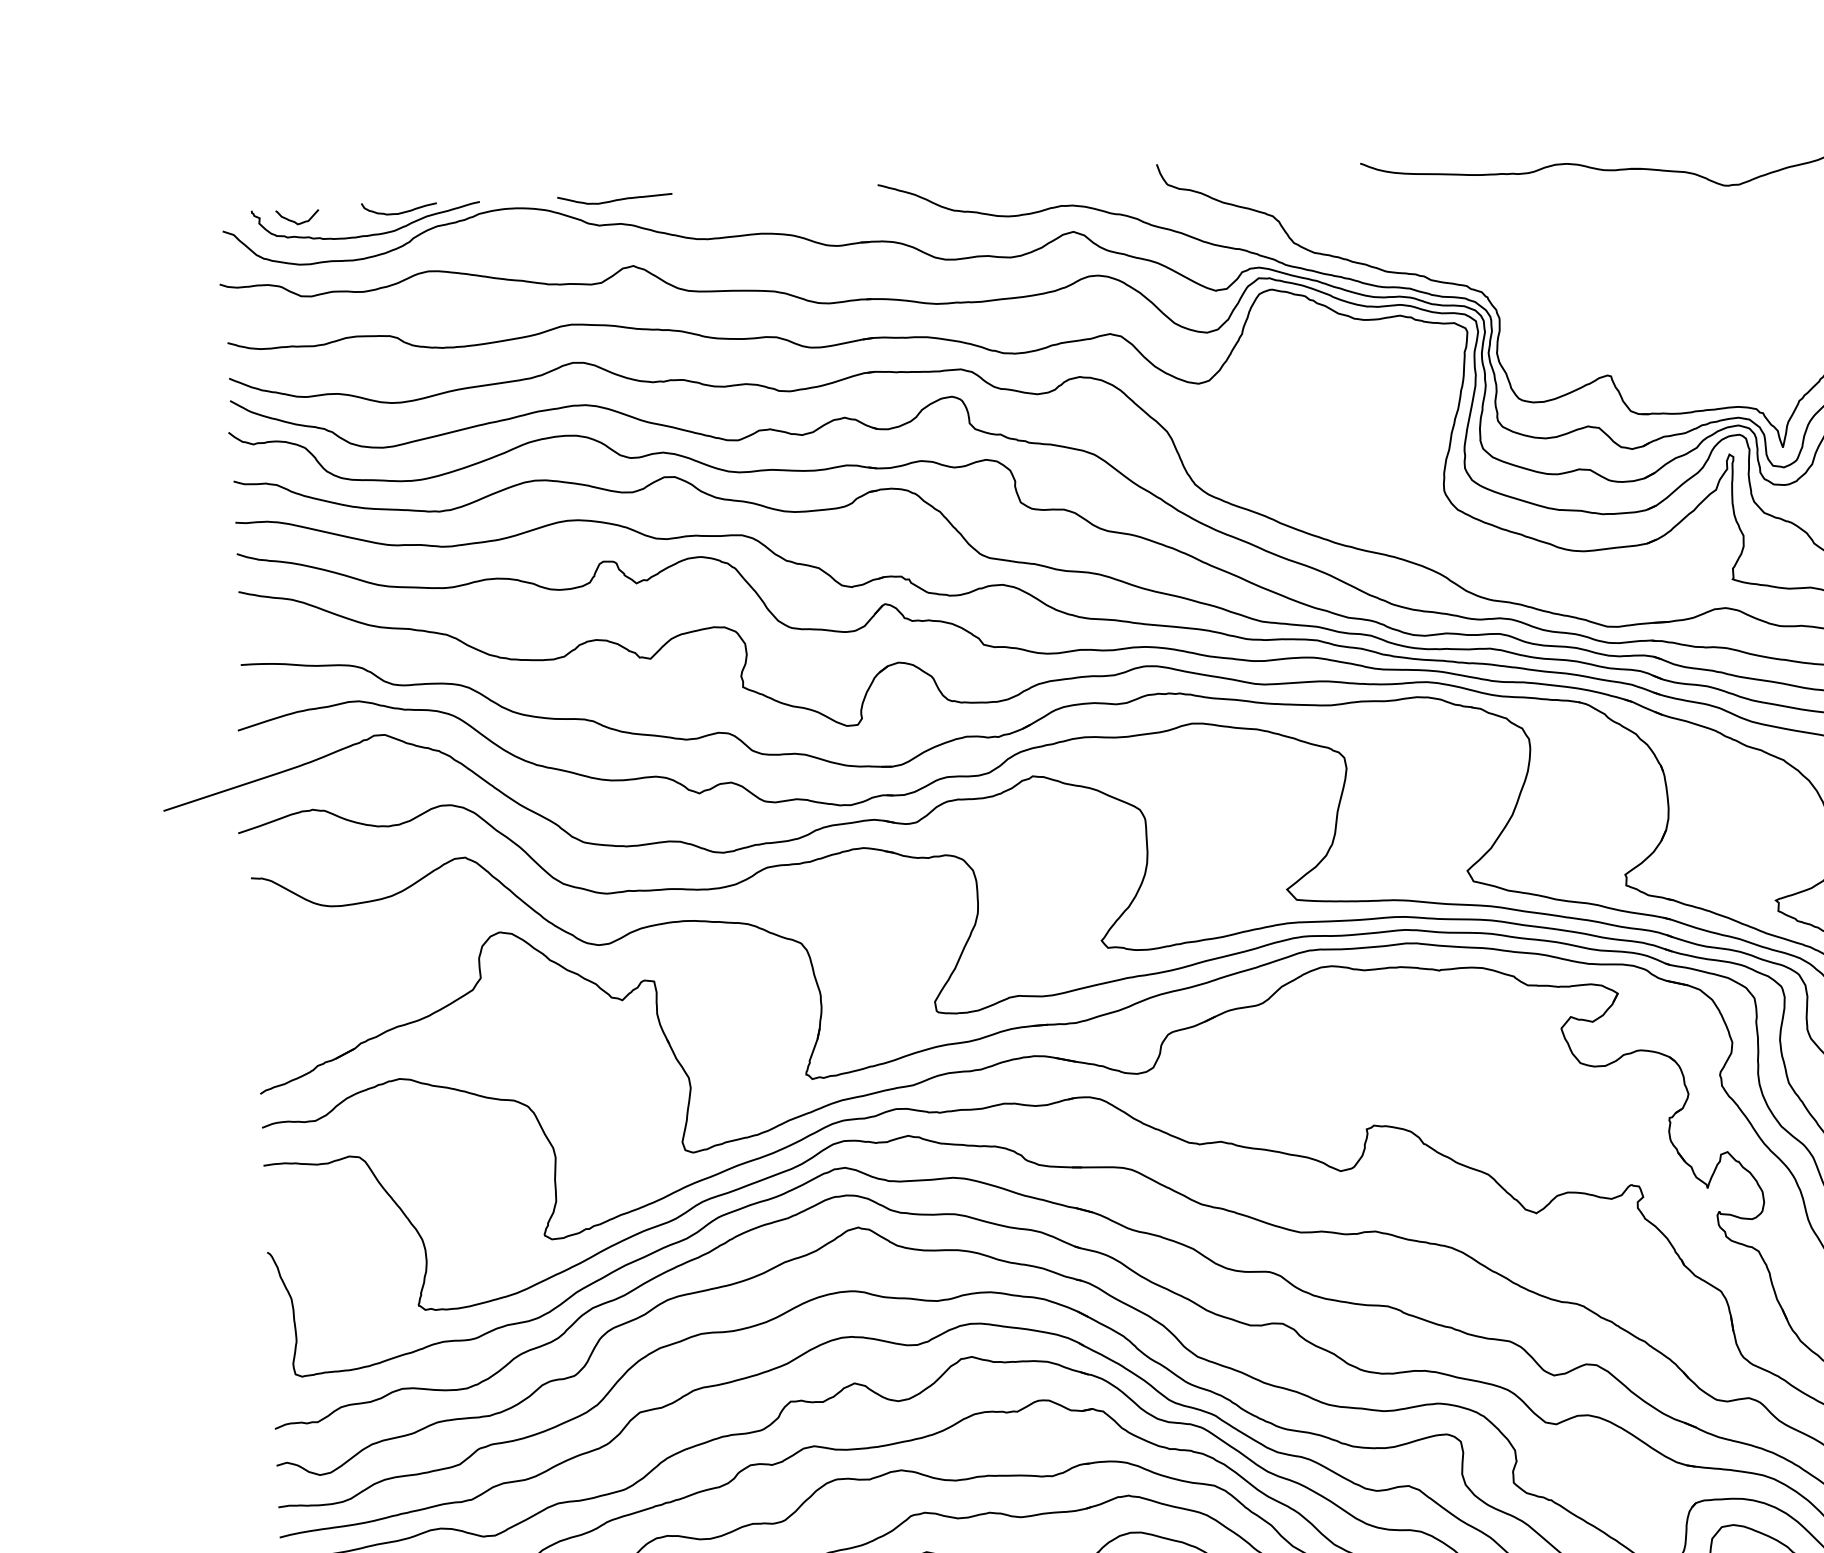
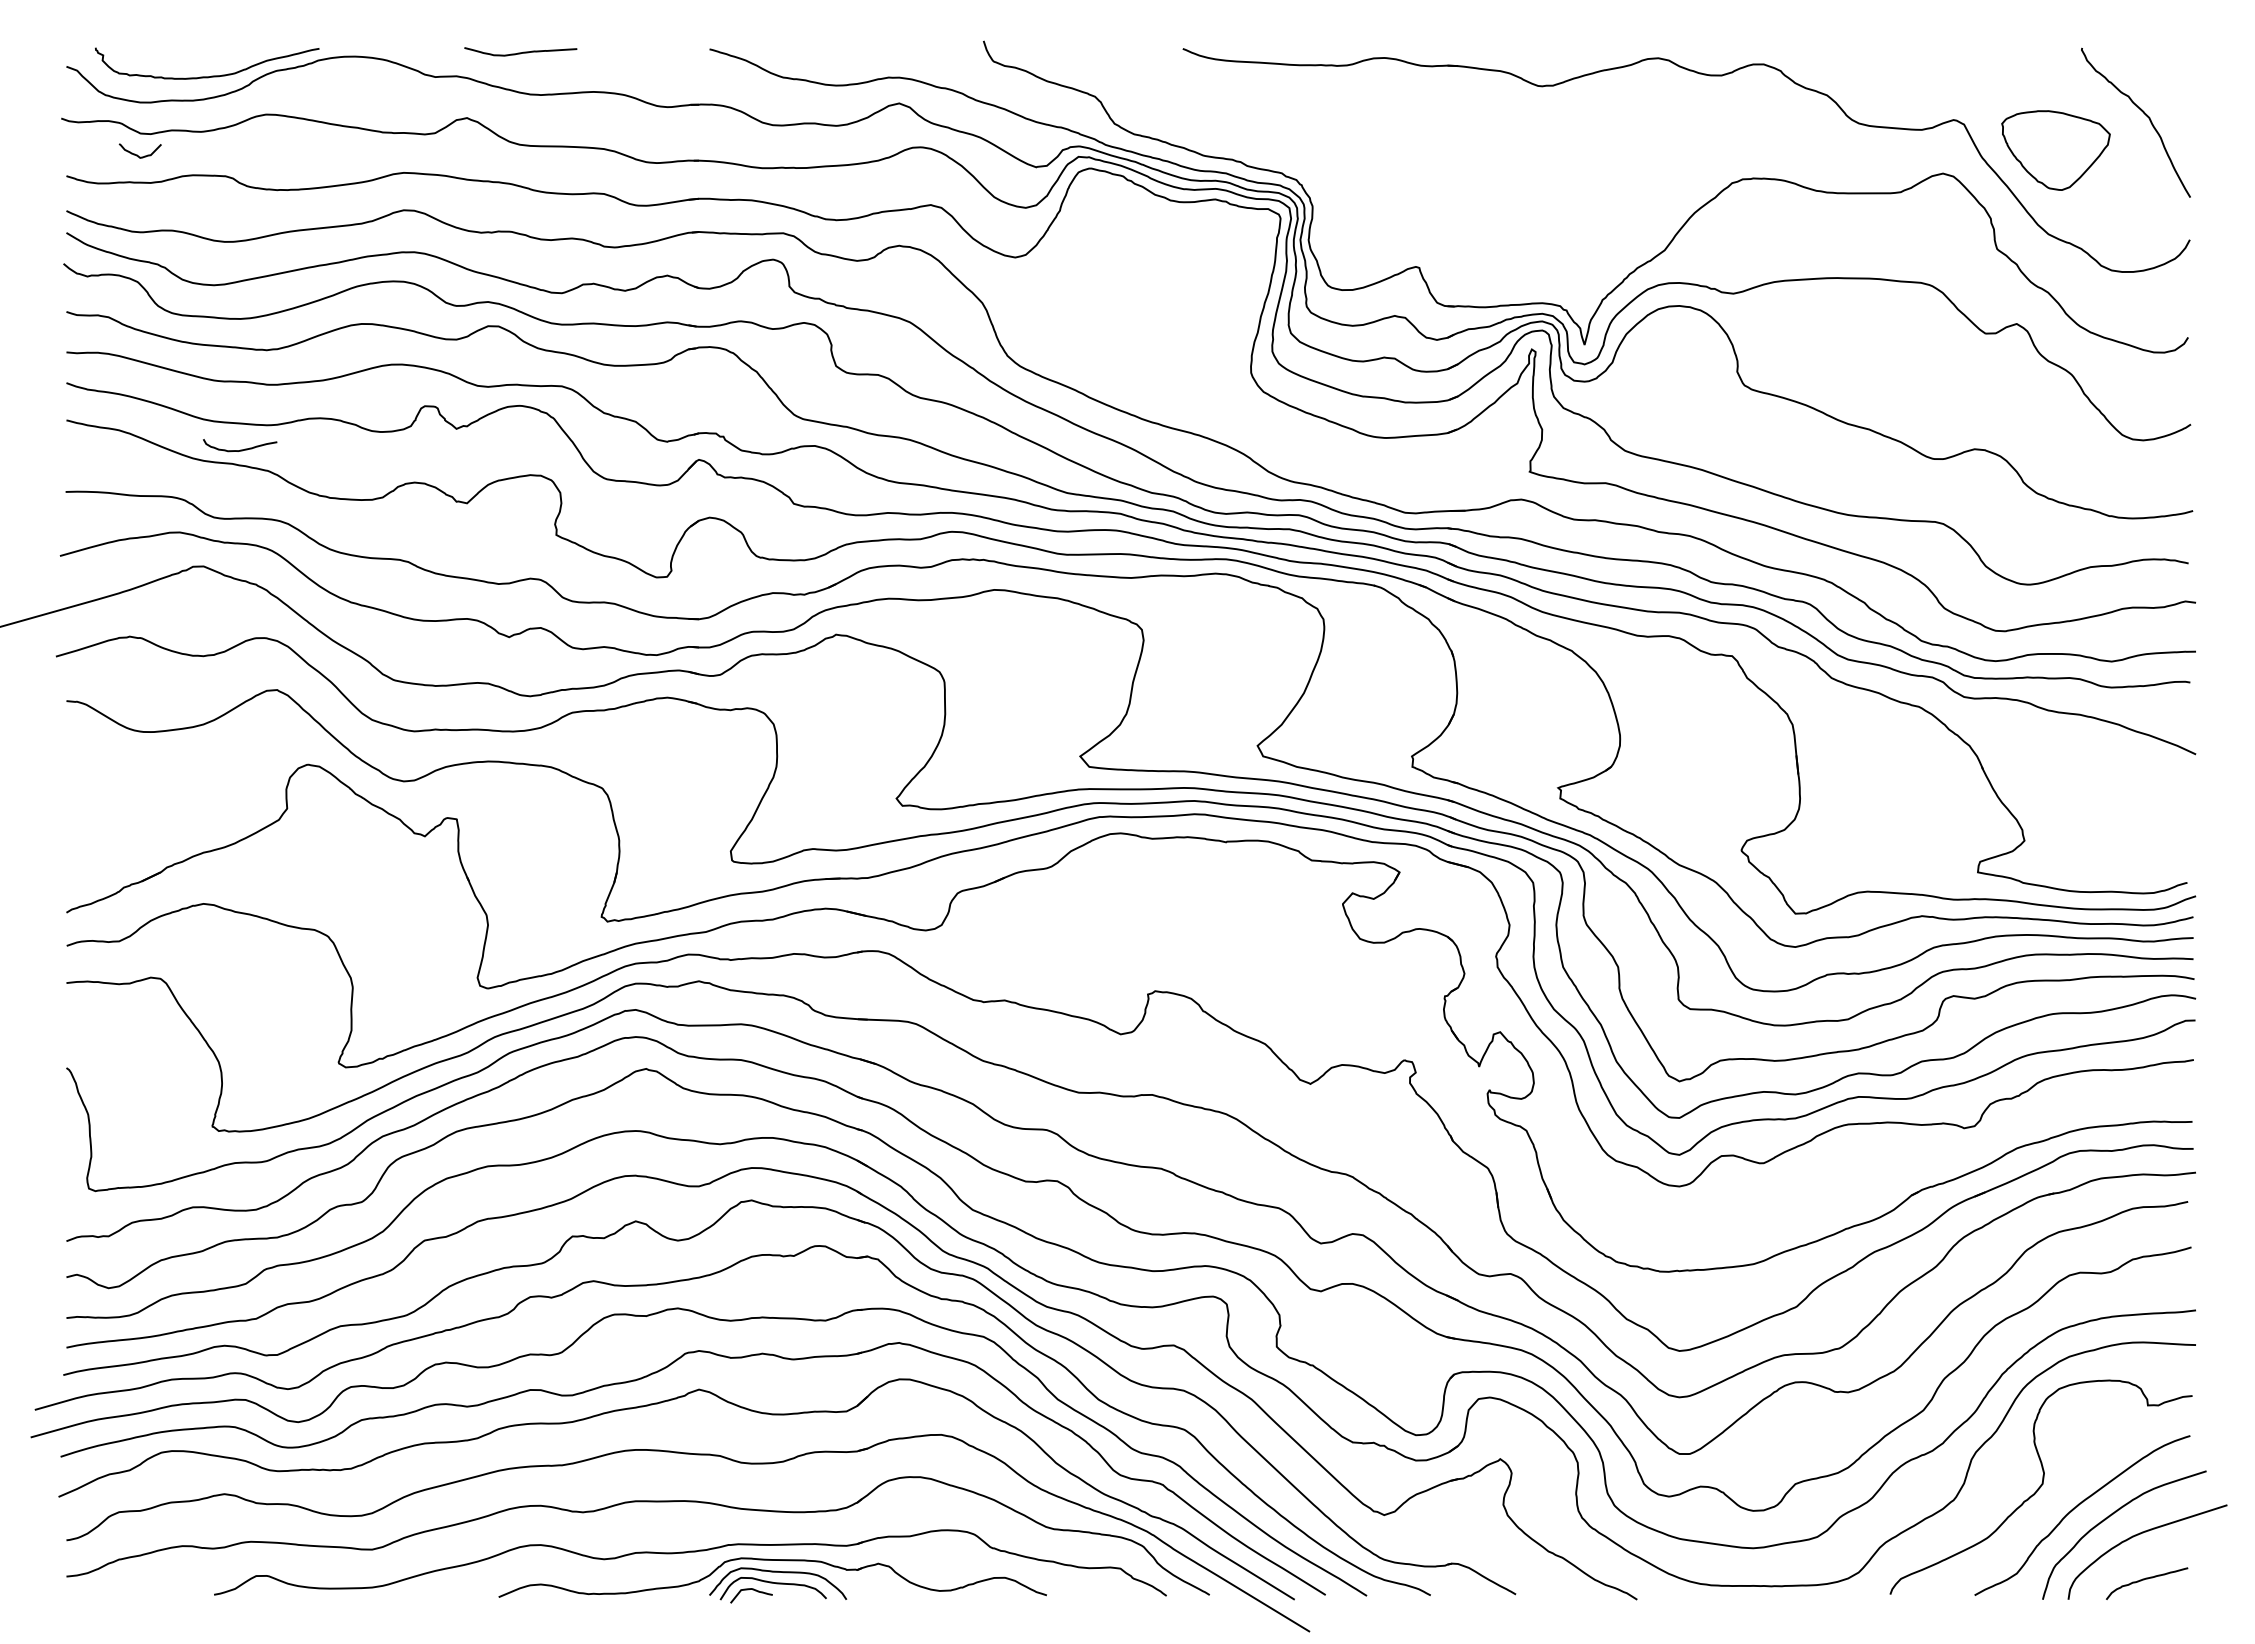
curve: (614, 199) -> (520, 52), moved
curve: (399, 212) -> (240, 449), moved
curve: (294, 220) -> (137, 154), moved

